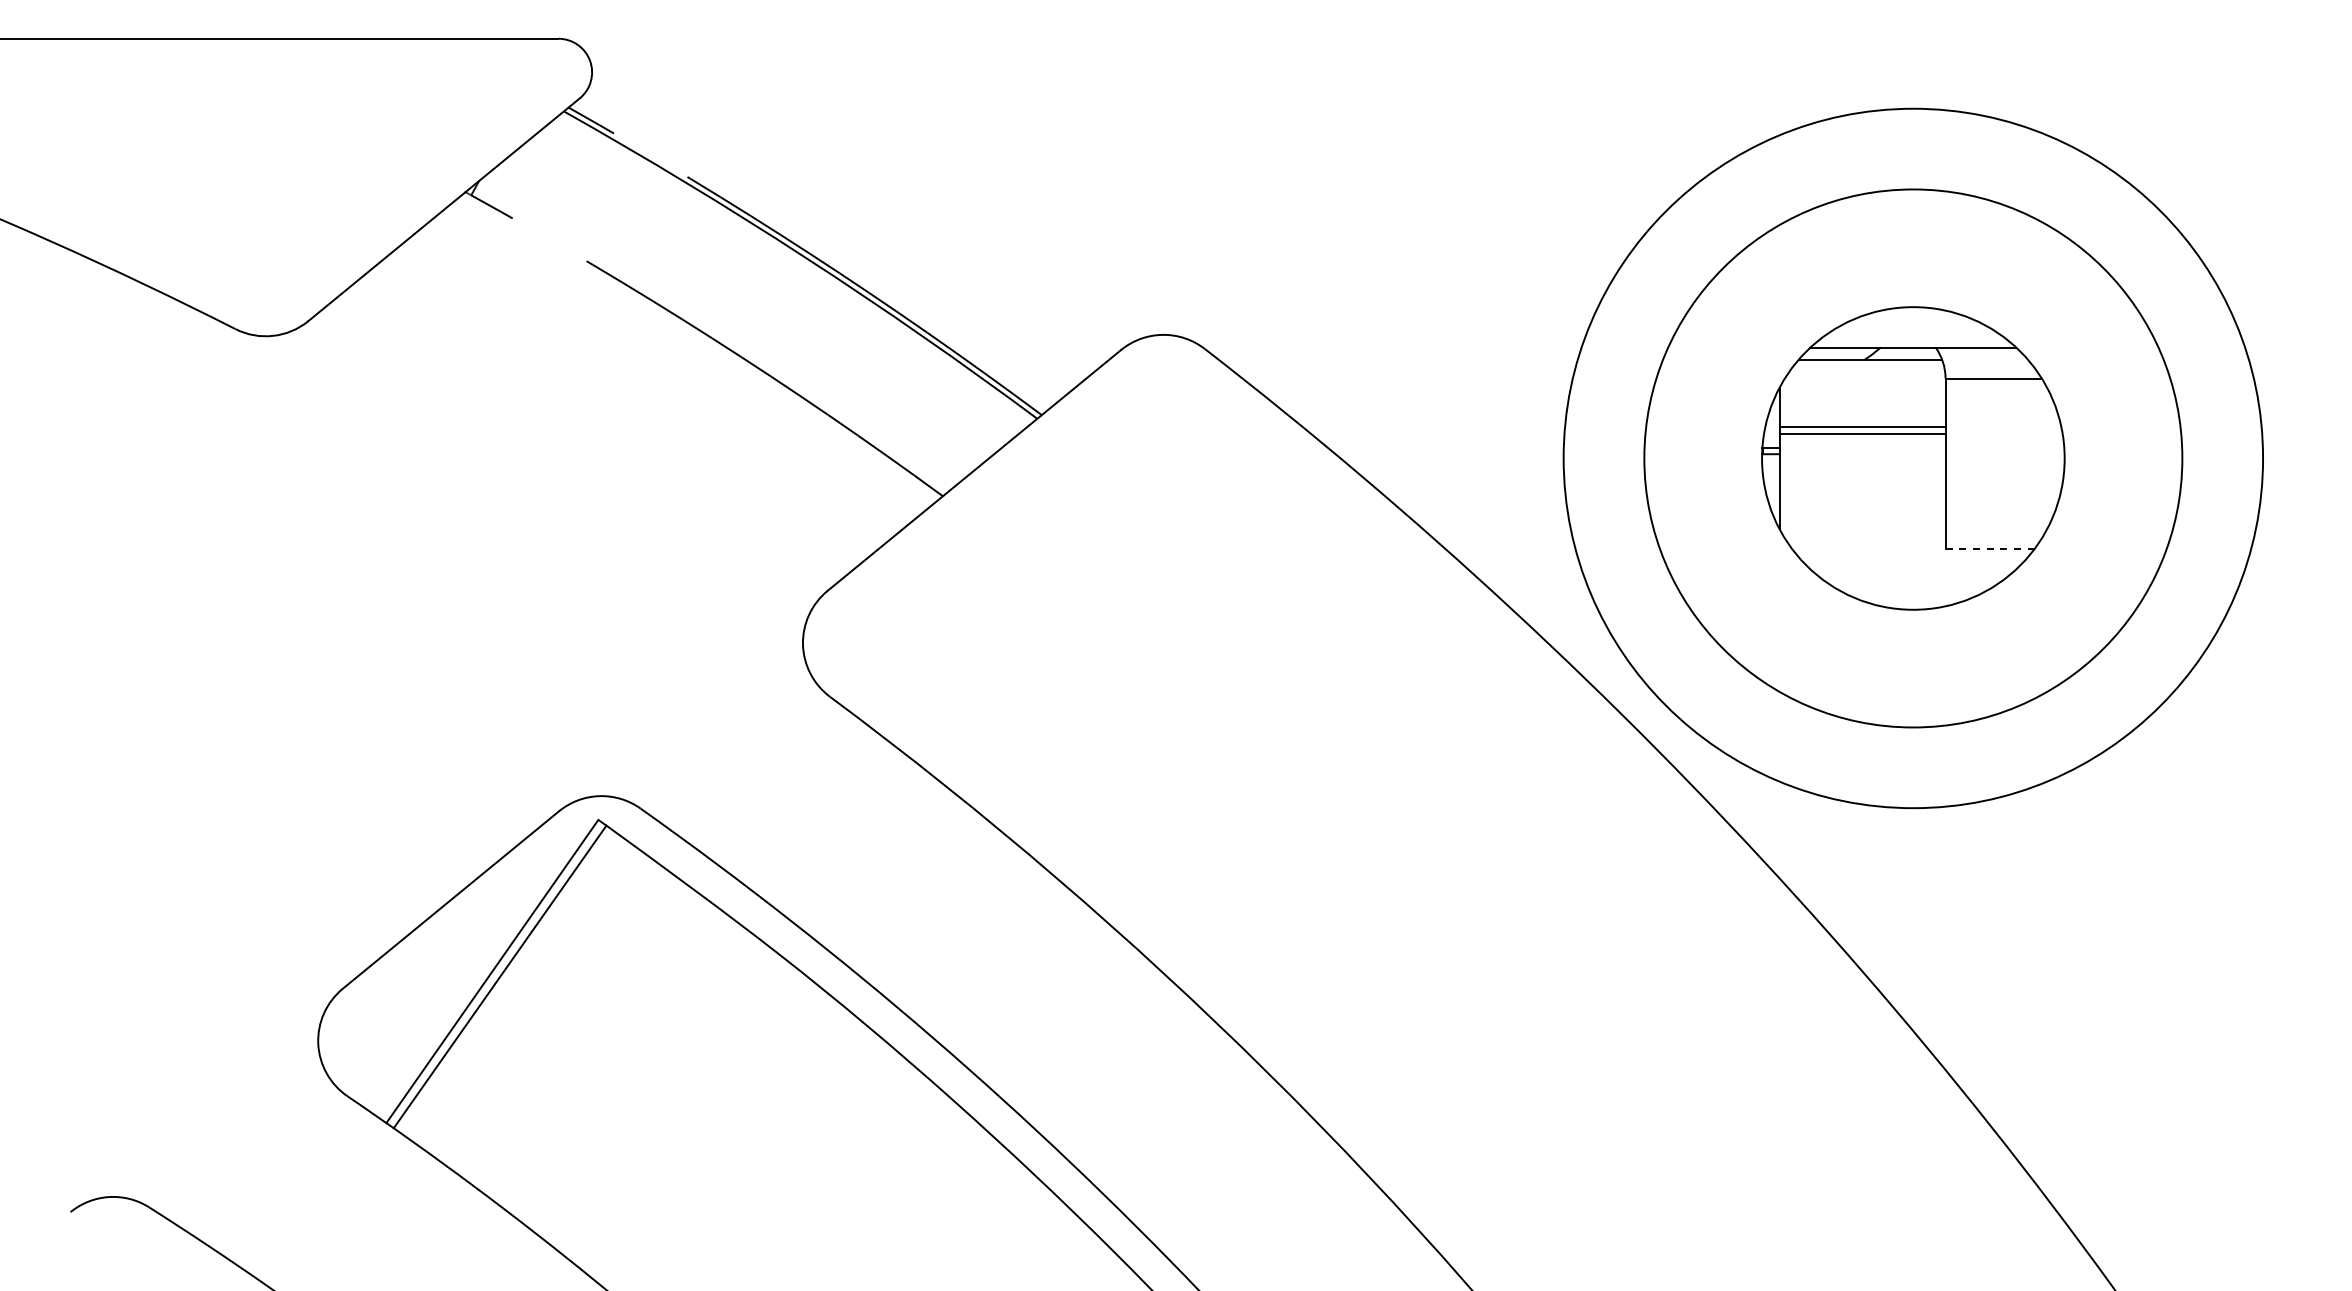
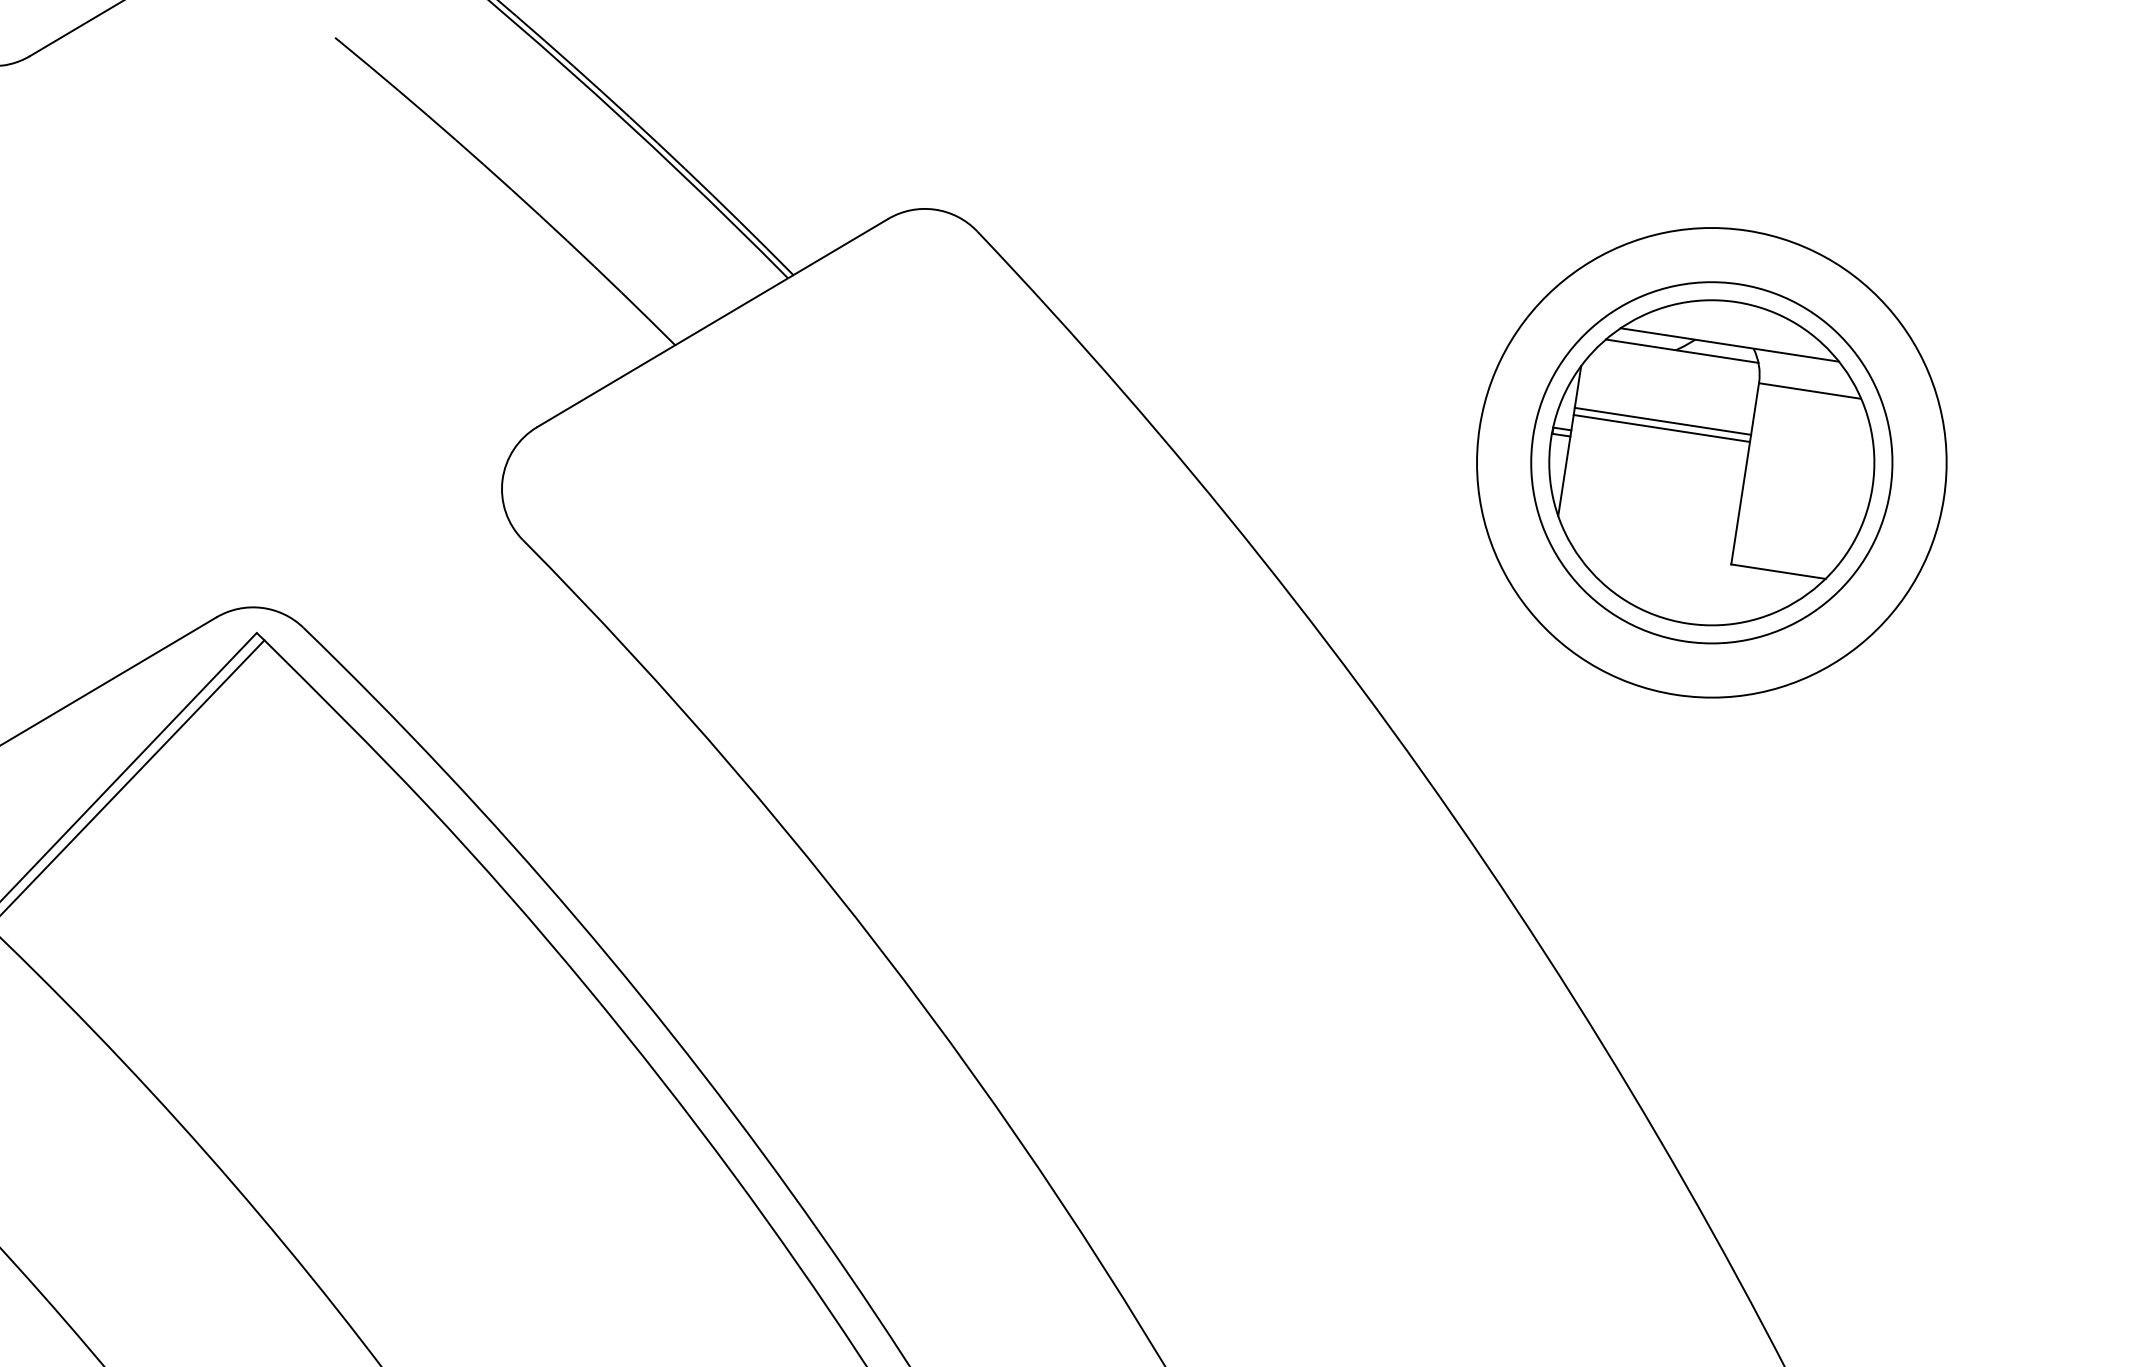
circle: (1912, 458) -> (1710, 462), size x0.62
circle: (1913, 458) -> (1711, 462), size x0.62
line: (1990, 549) -> (1778, 572), dashed -> solid

